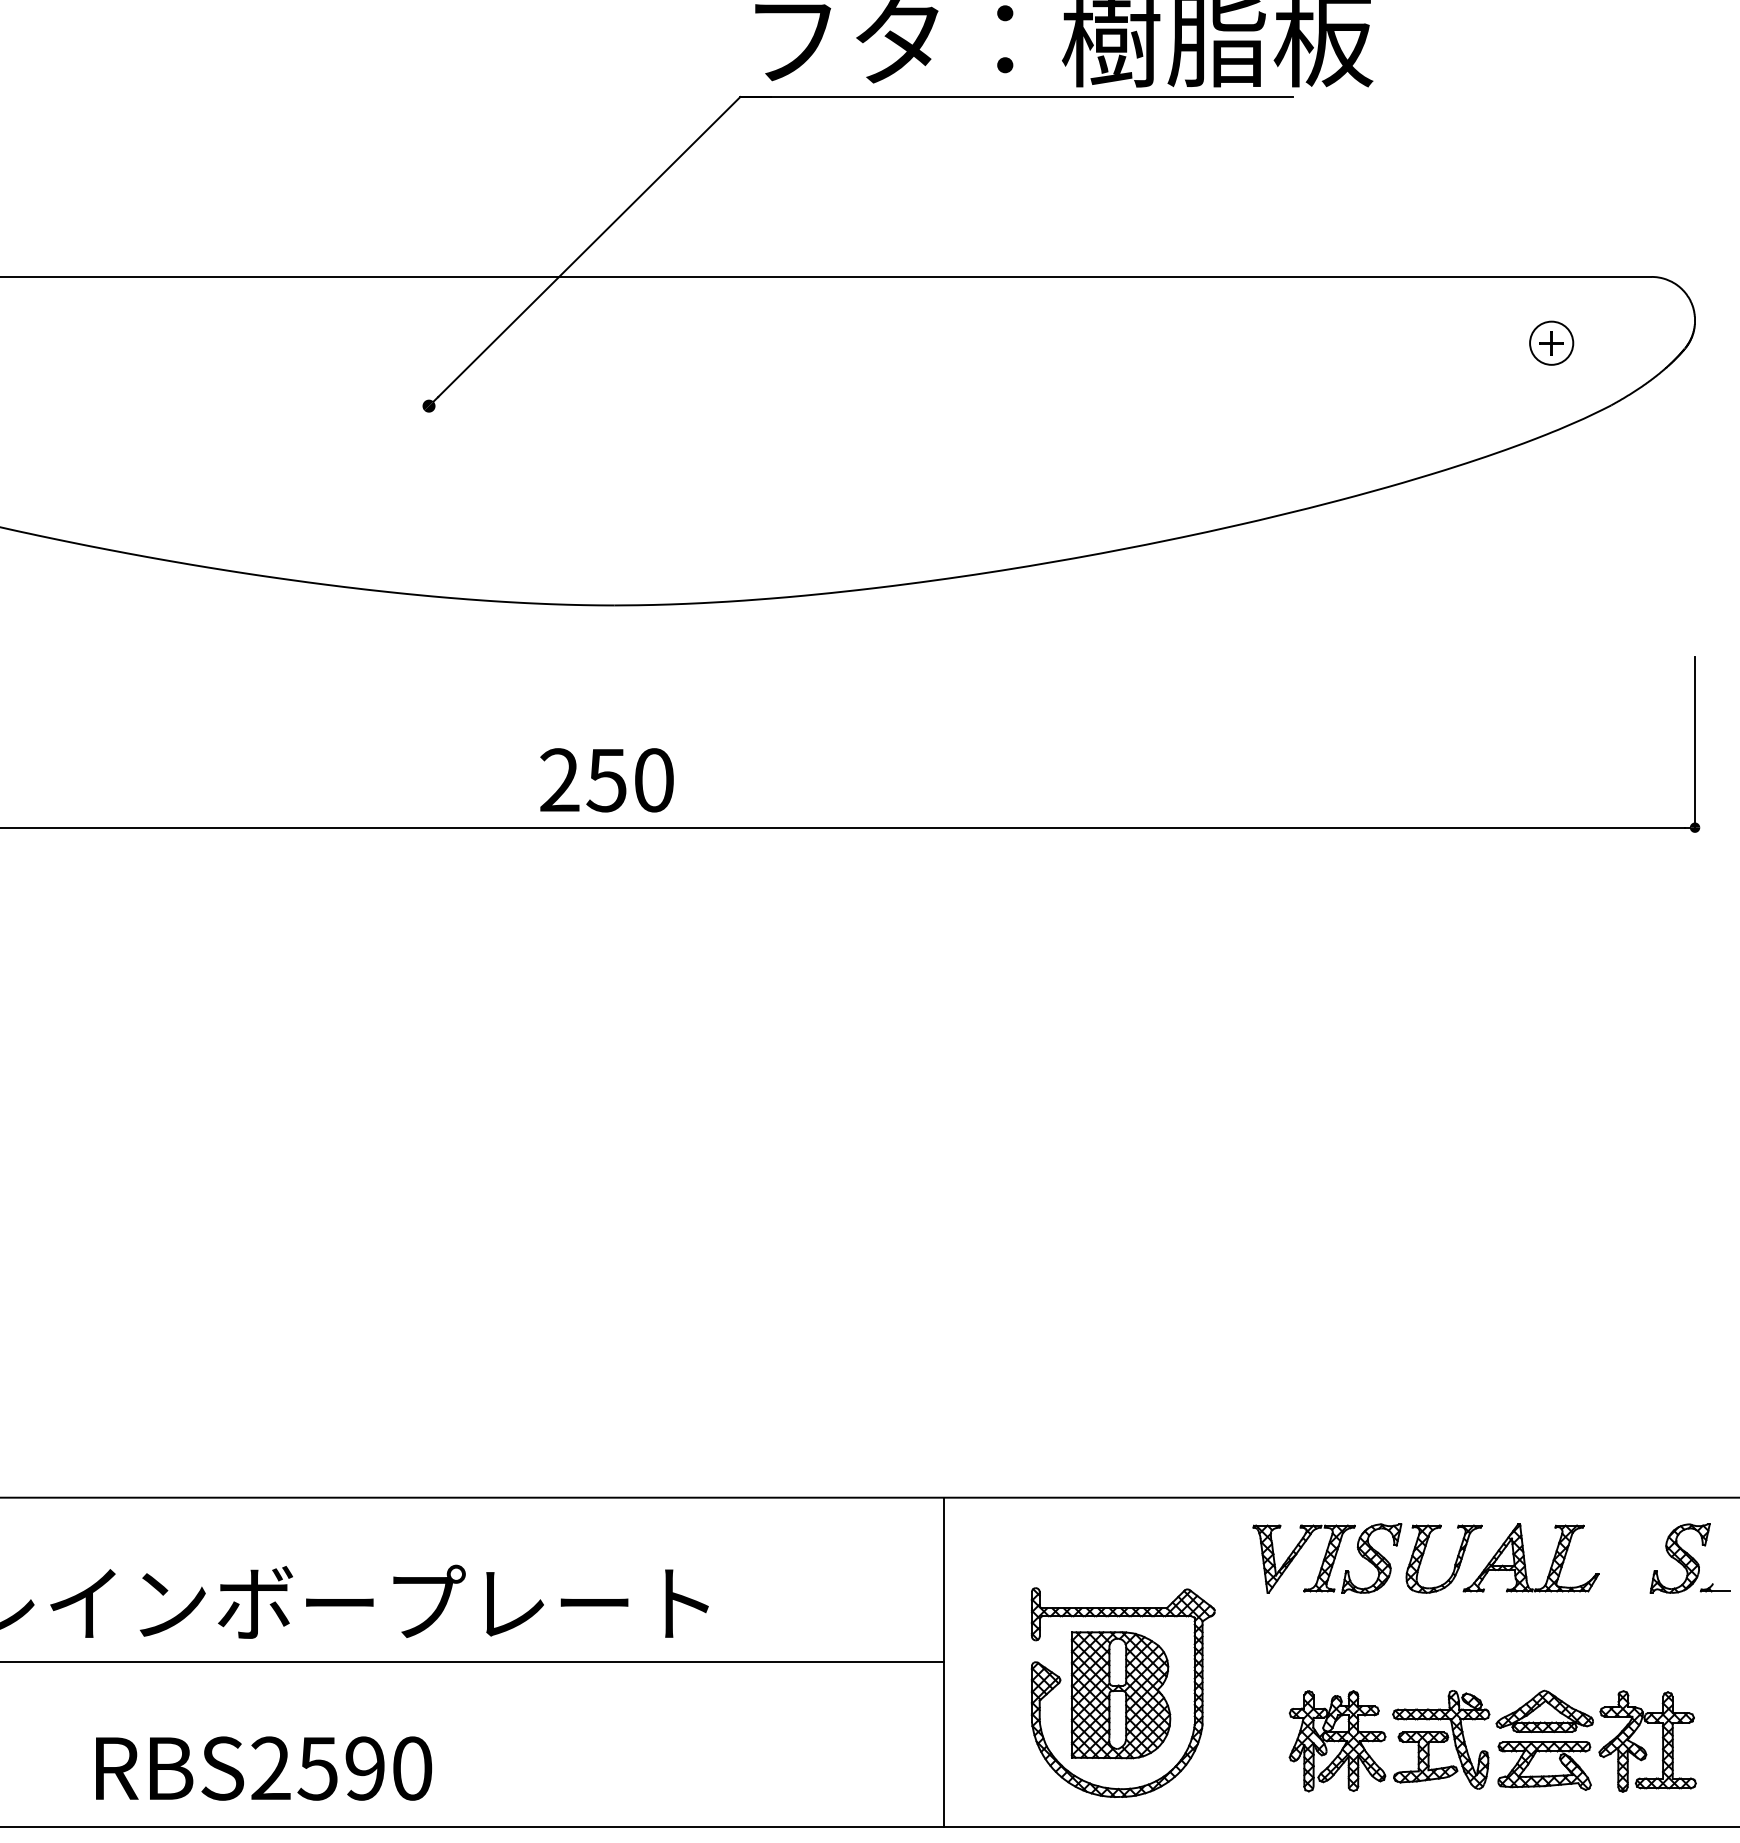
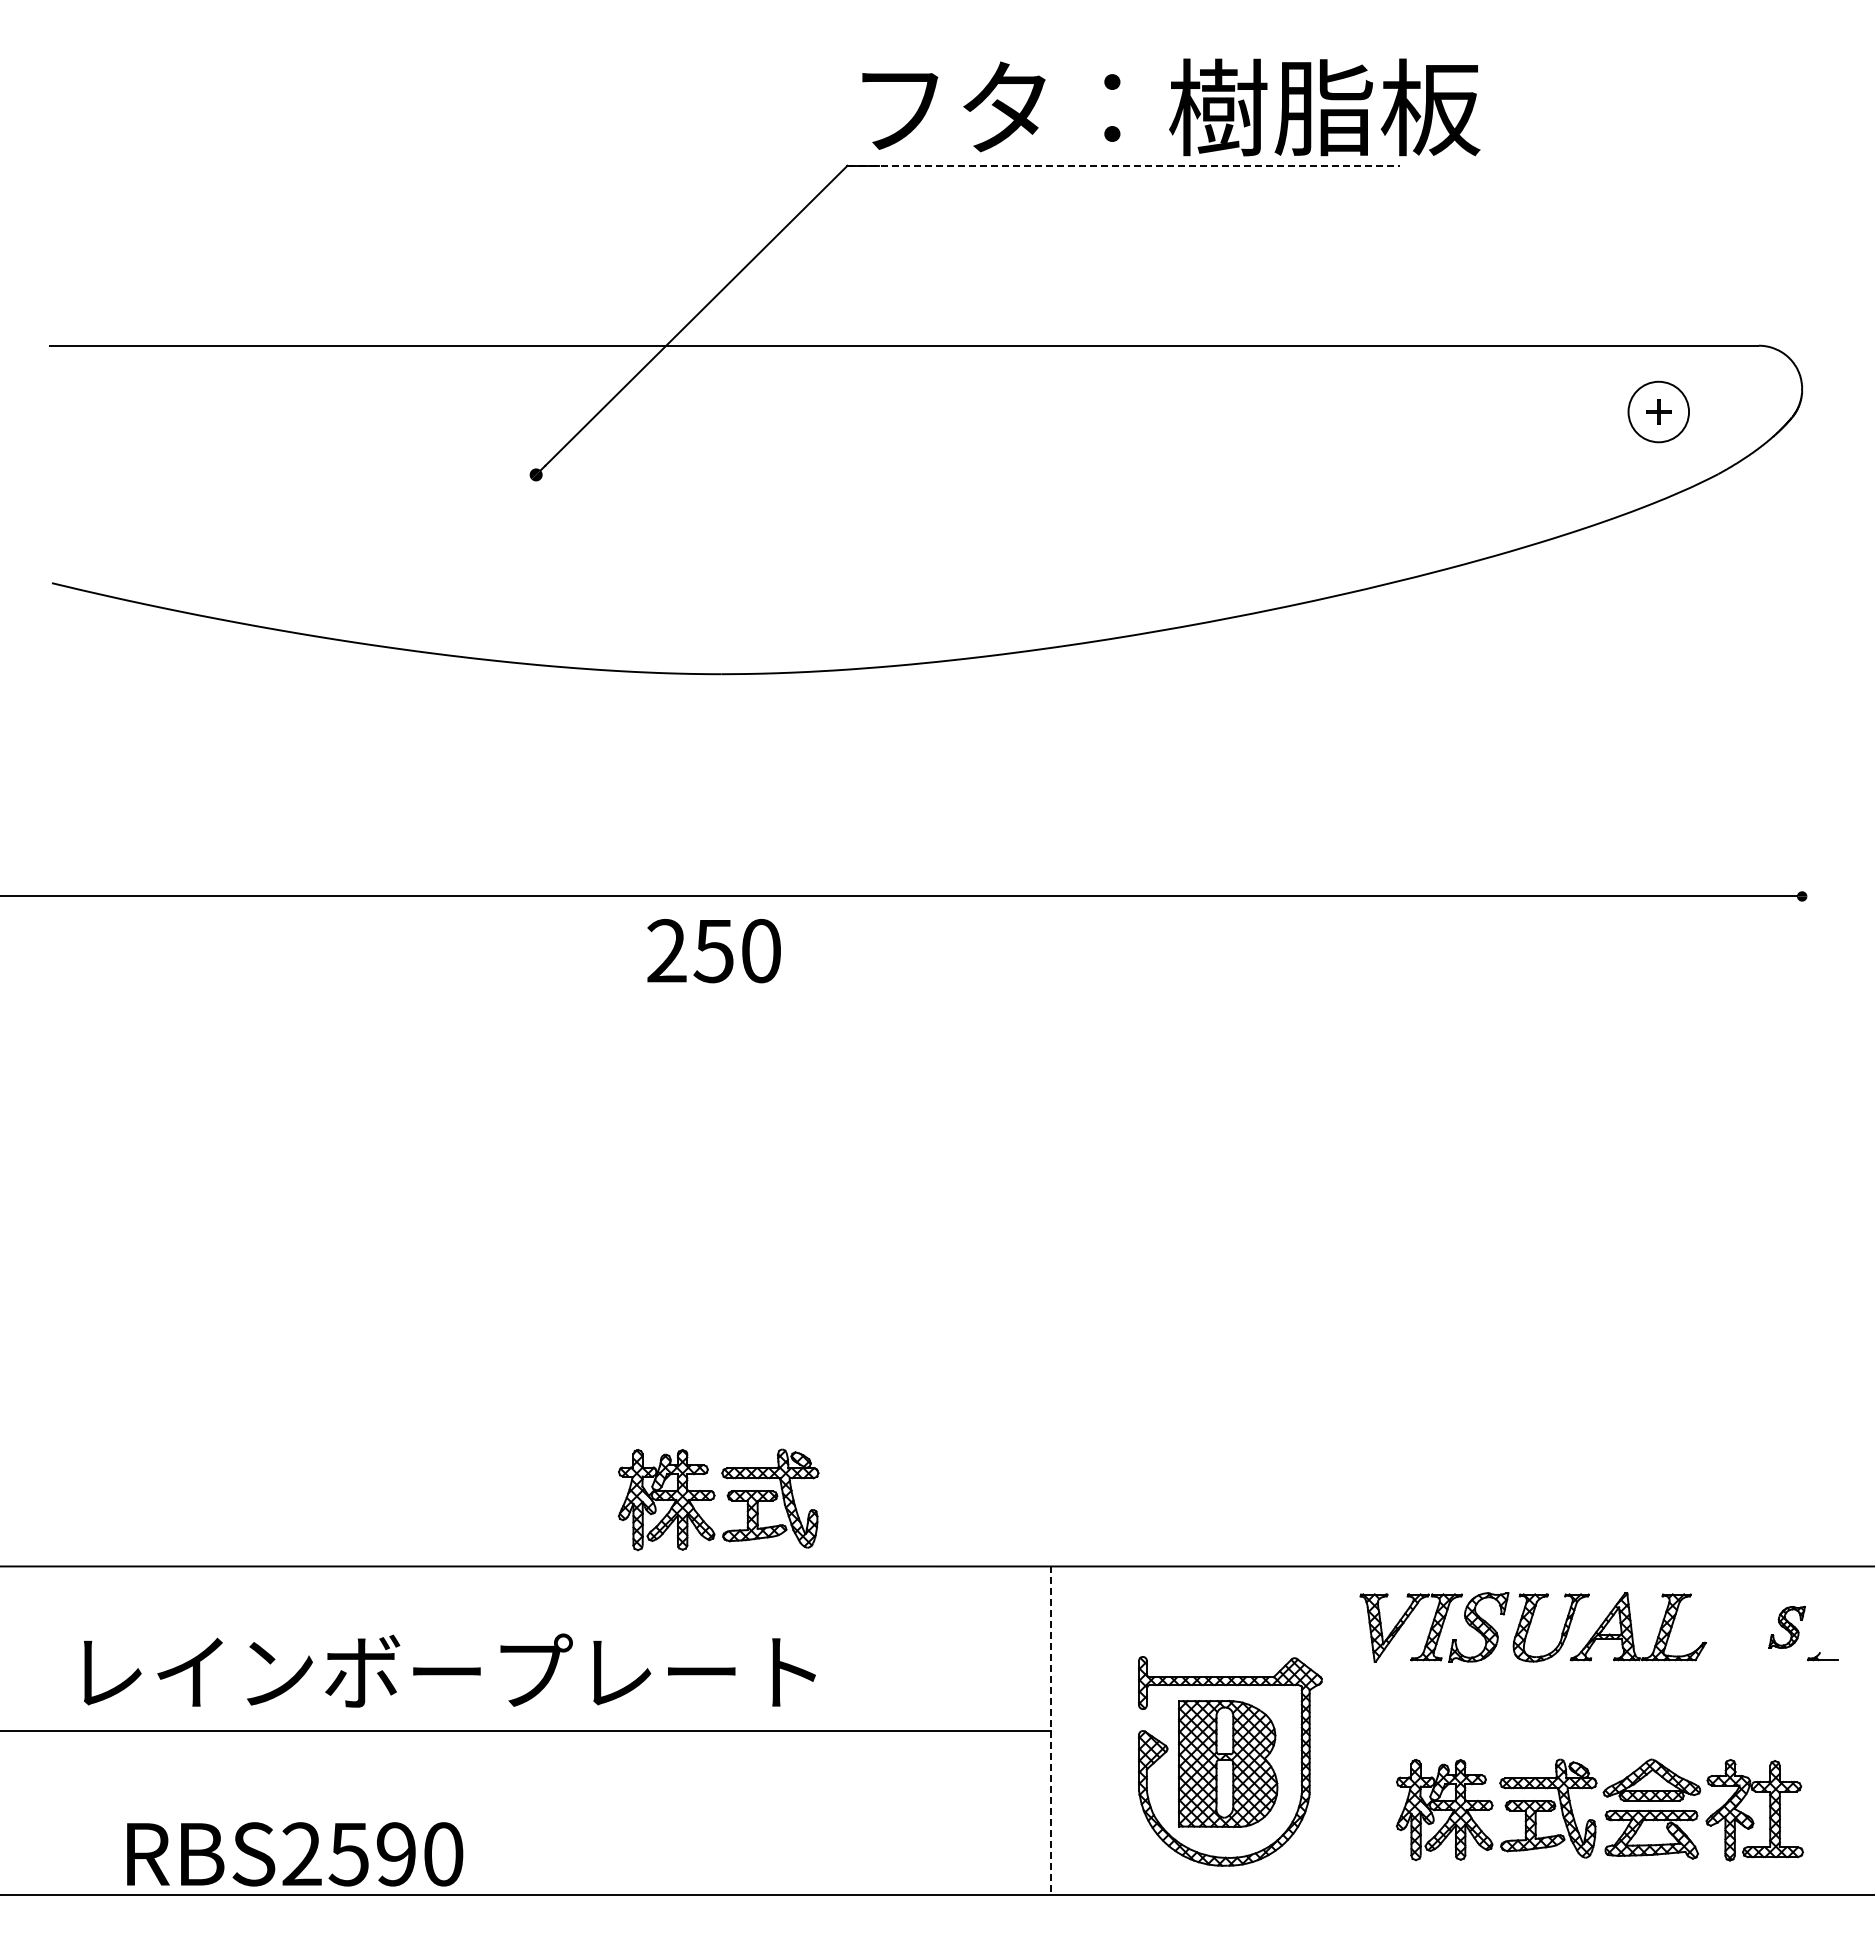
line: (1016, 96) -> (1123, 165), solid -> dashed
circle: (1551, 342) -> (1658, 411), size x1.4
line: (1695, 741) -> (1802, 810), removed
text: (606, 780) -> (713, 951), moved
part: (611, 1430) -> (718, 1499), added
part: (1679, 1558) -> (1786, 1627), size x0.6
line: (944, 1662) -> (1051, 1731), solid -> dashed
text: (264, 1768) -> (295, 1854), moved

